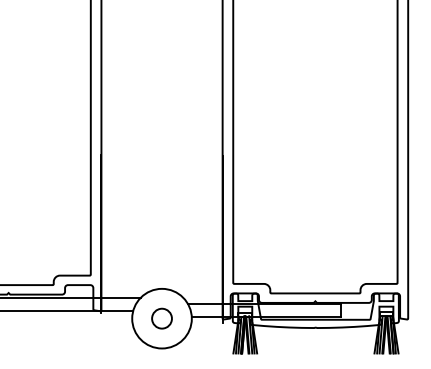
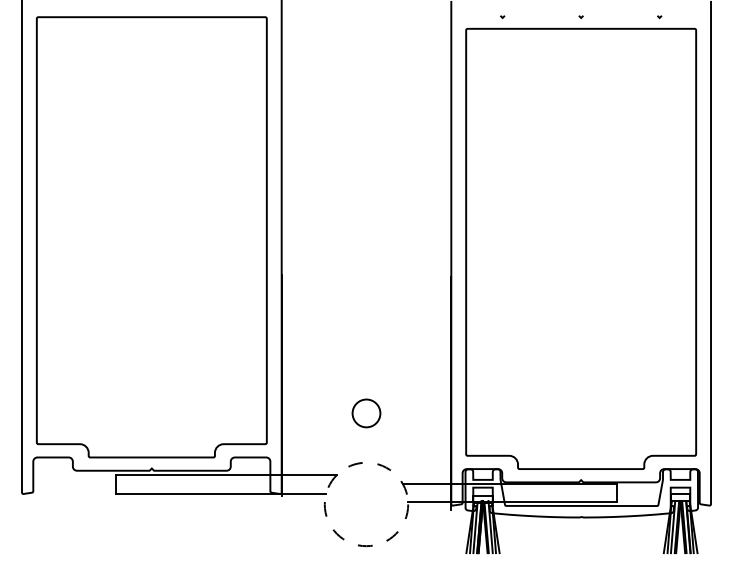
circle: (162, 318) -> (366, 413), moved
circle: (162, 318) -> (366, 504), solid -> dashed

